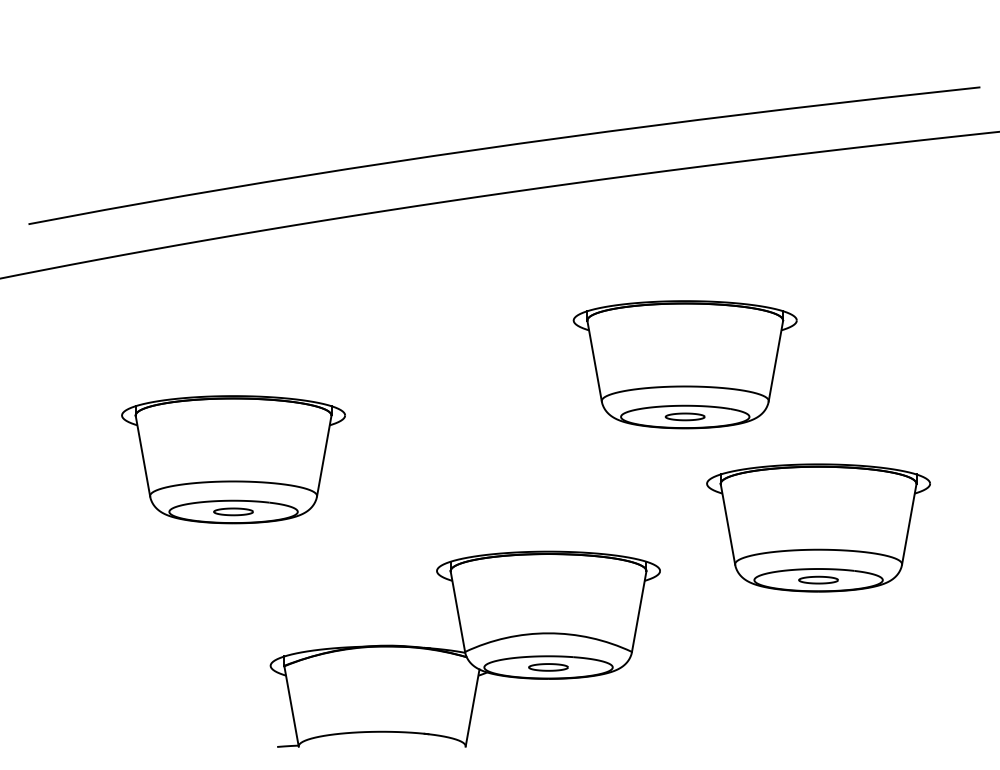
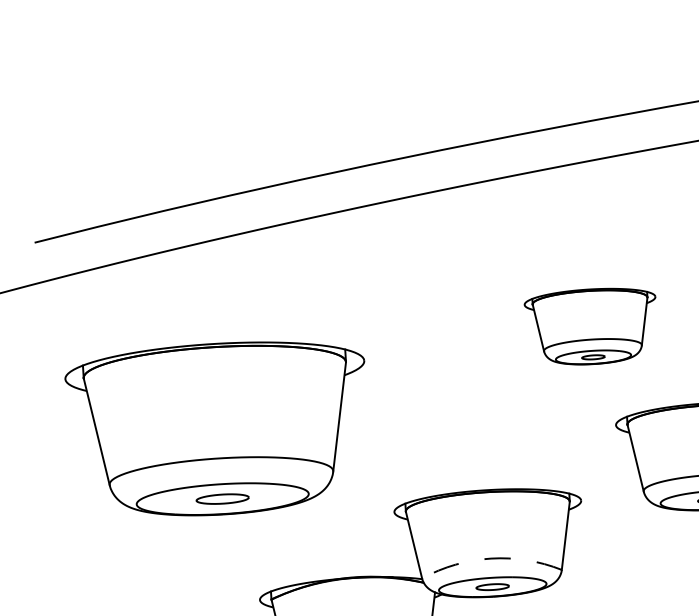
part: (684, 364) -> (591, 326), size x0.7
part: (233, 459) -> (218, 429), size x1.6
arc: (548, 633) -> (490, 558), solid -> dashed

